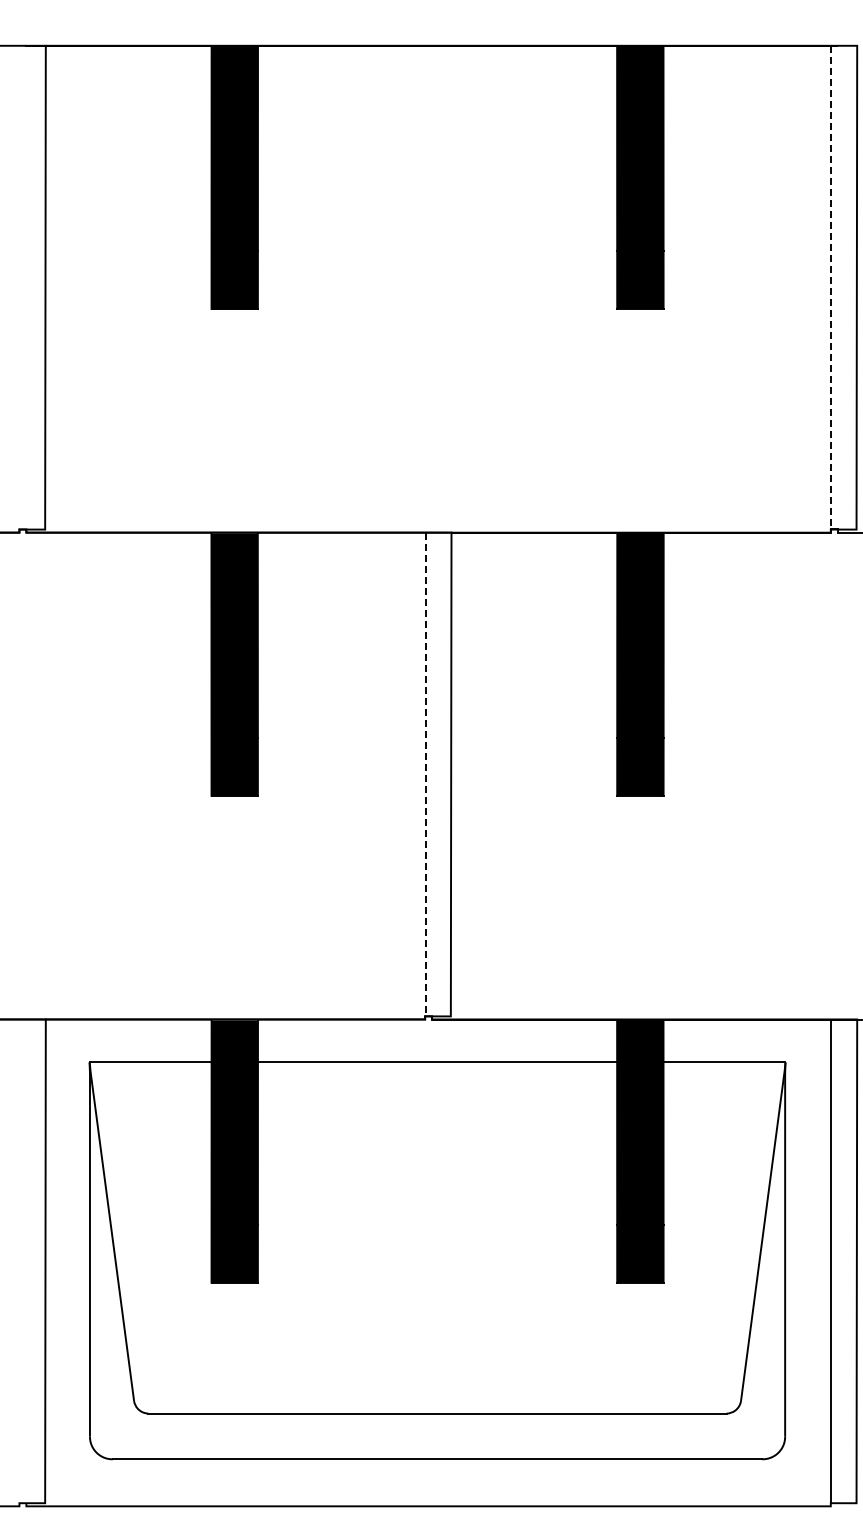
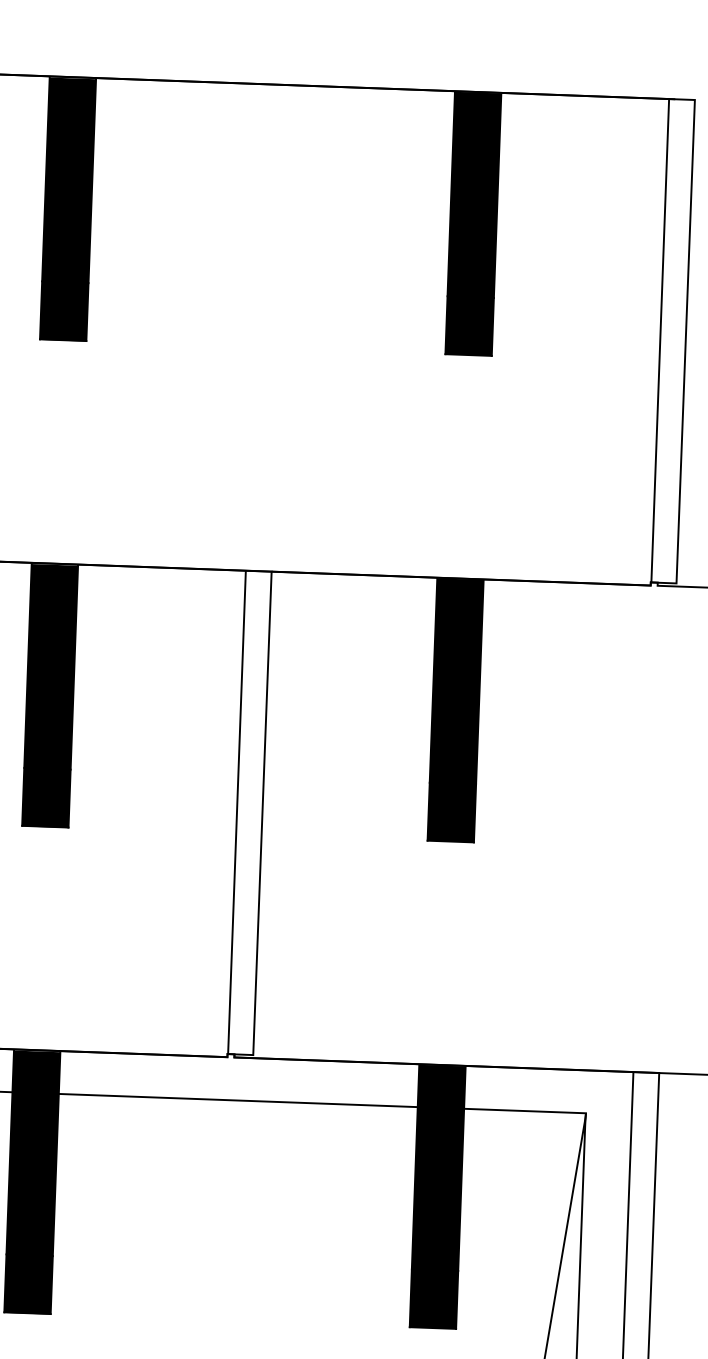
line: (831, 287) -> (660, 340), dashed -> solid
line: (425, 774) -> (236, 812), dashed -> solid

